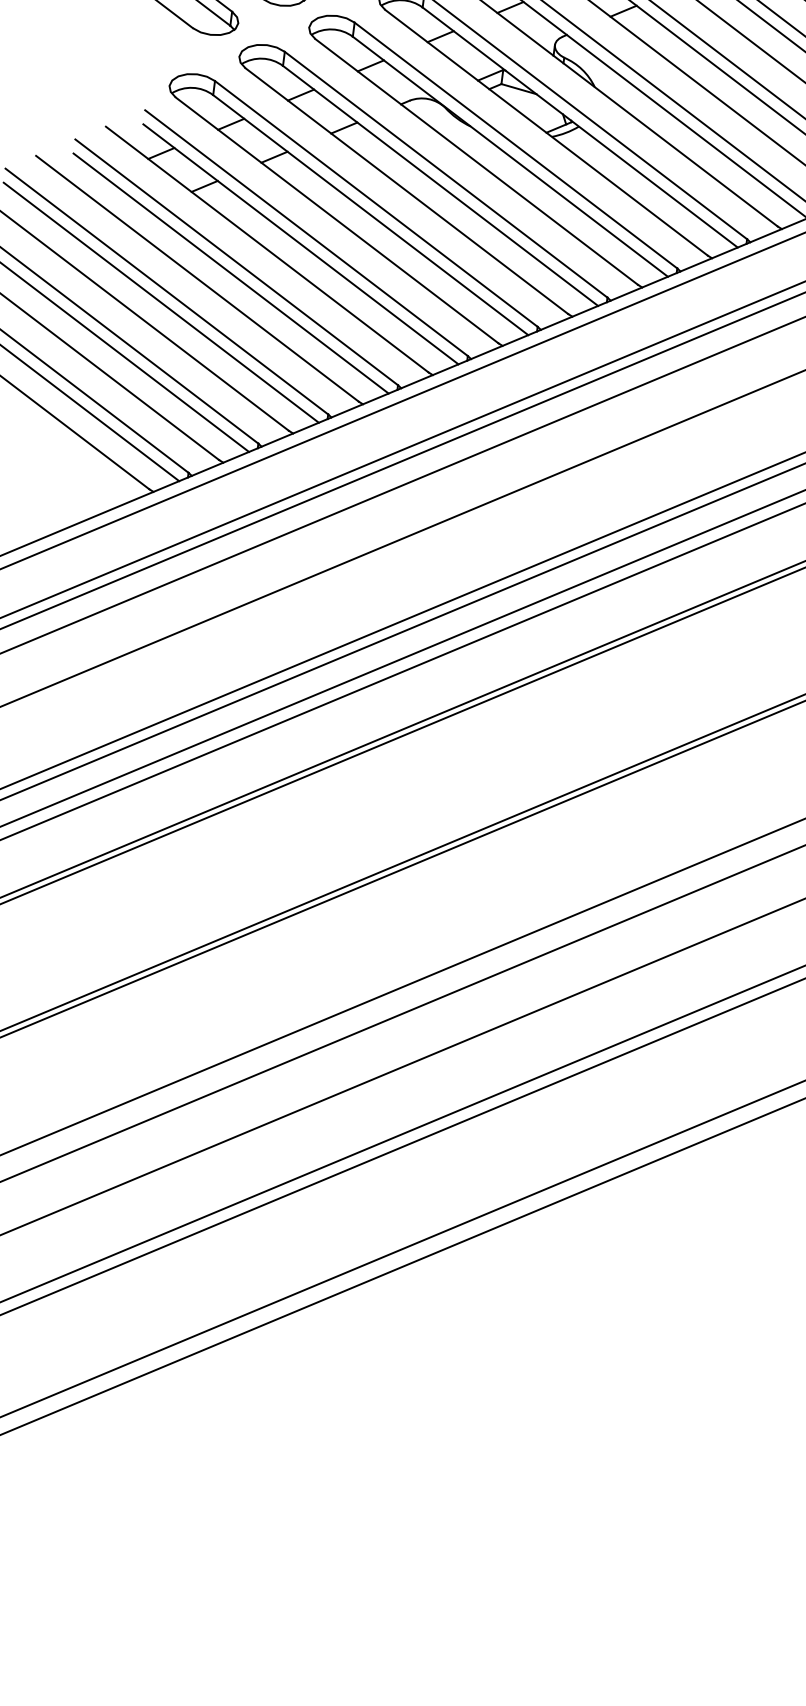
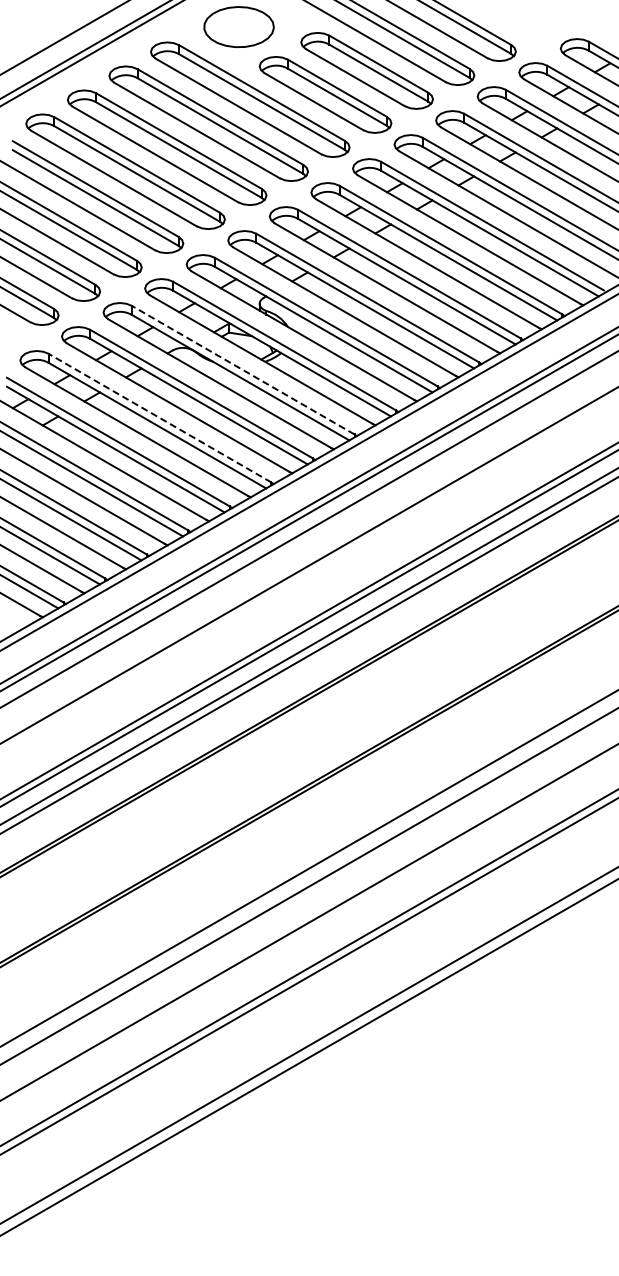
line: (516, 146) -> (243, 370), solid -> dashed
line: (377, 204) -> (160, 418), solid -> dashed

